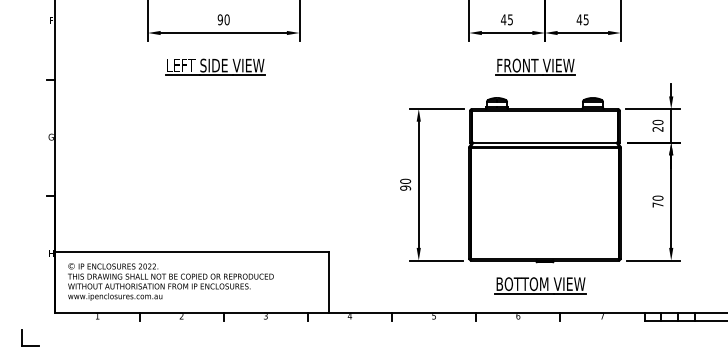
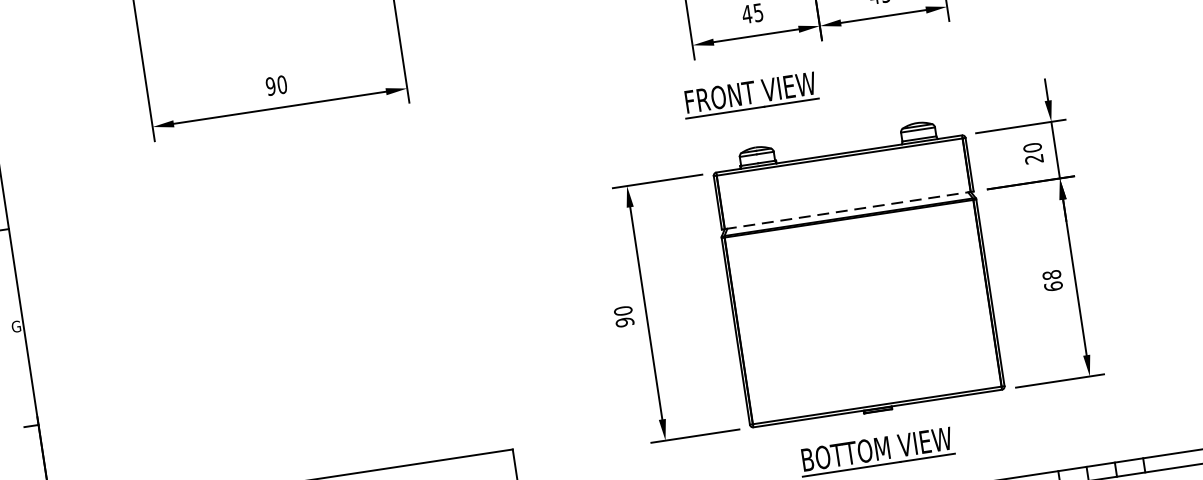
part: (215, 66) -> (274, 166), removed
part: (535, 66) -> (750, 94), moved
line: (545, 142) -> (848, 210), solid -> dashed
text: (657, 201) -> (1051, 280), 70 -> 68

